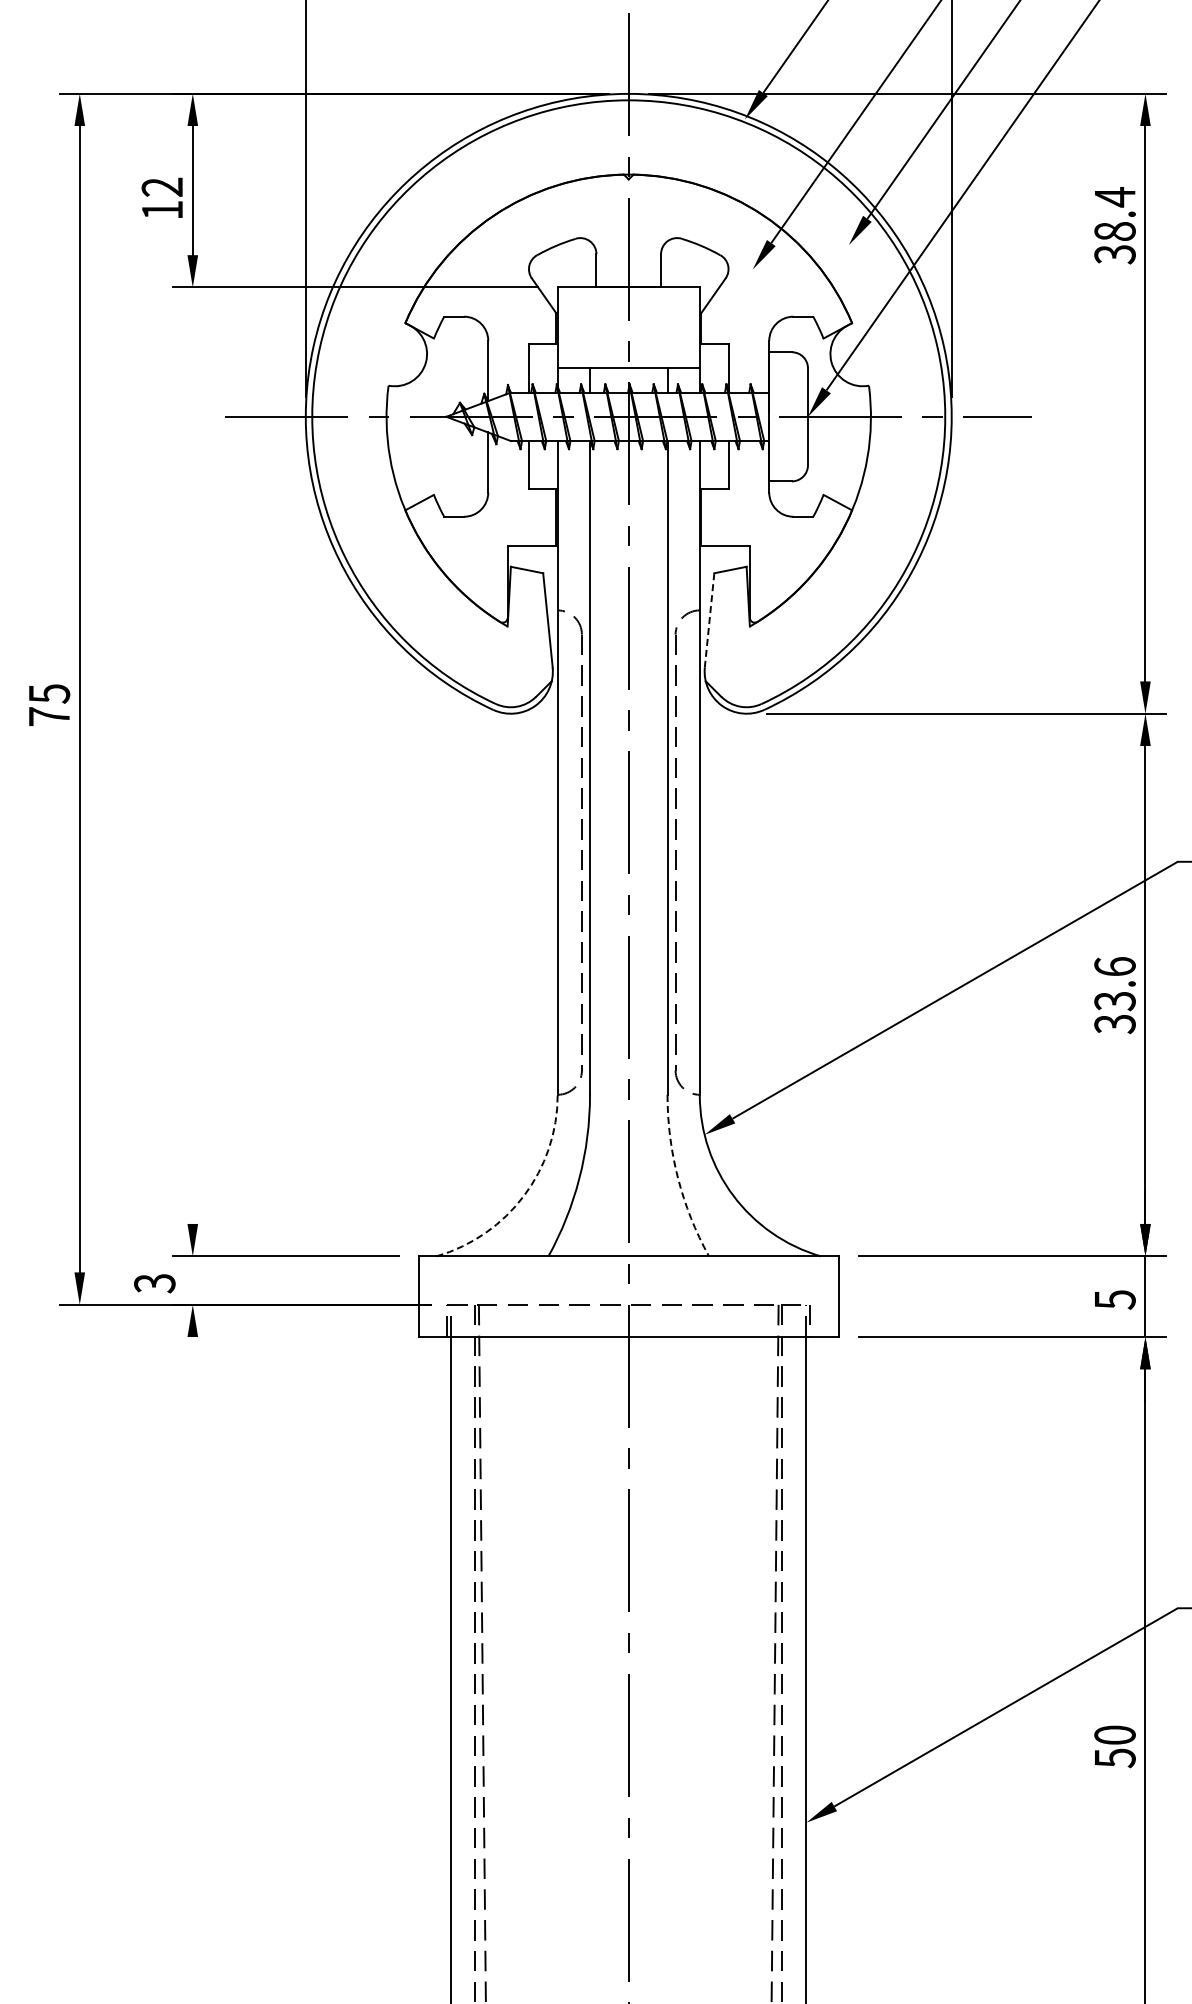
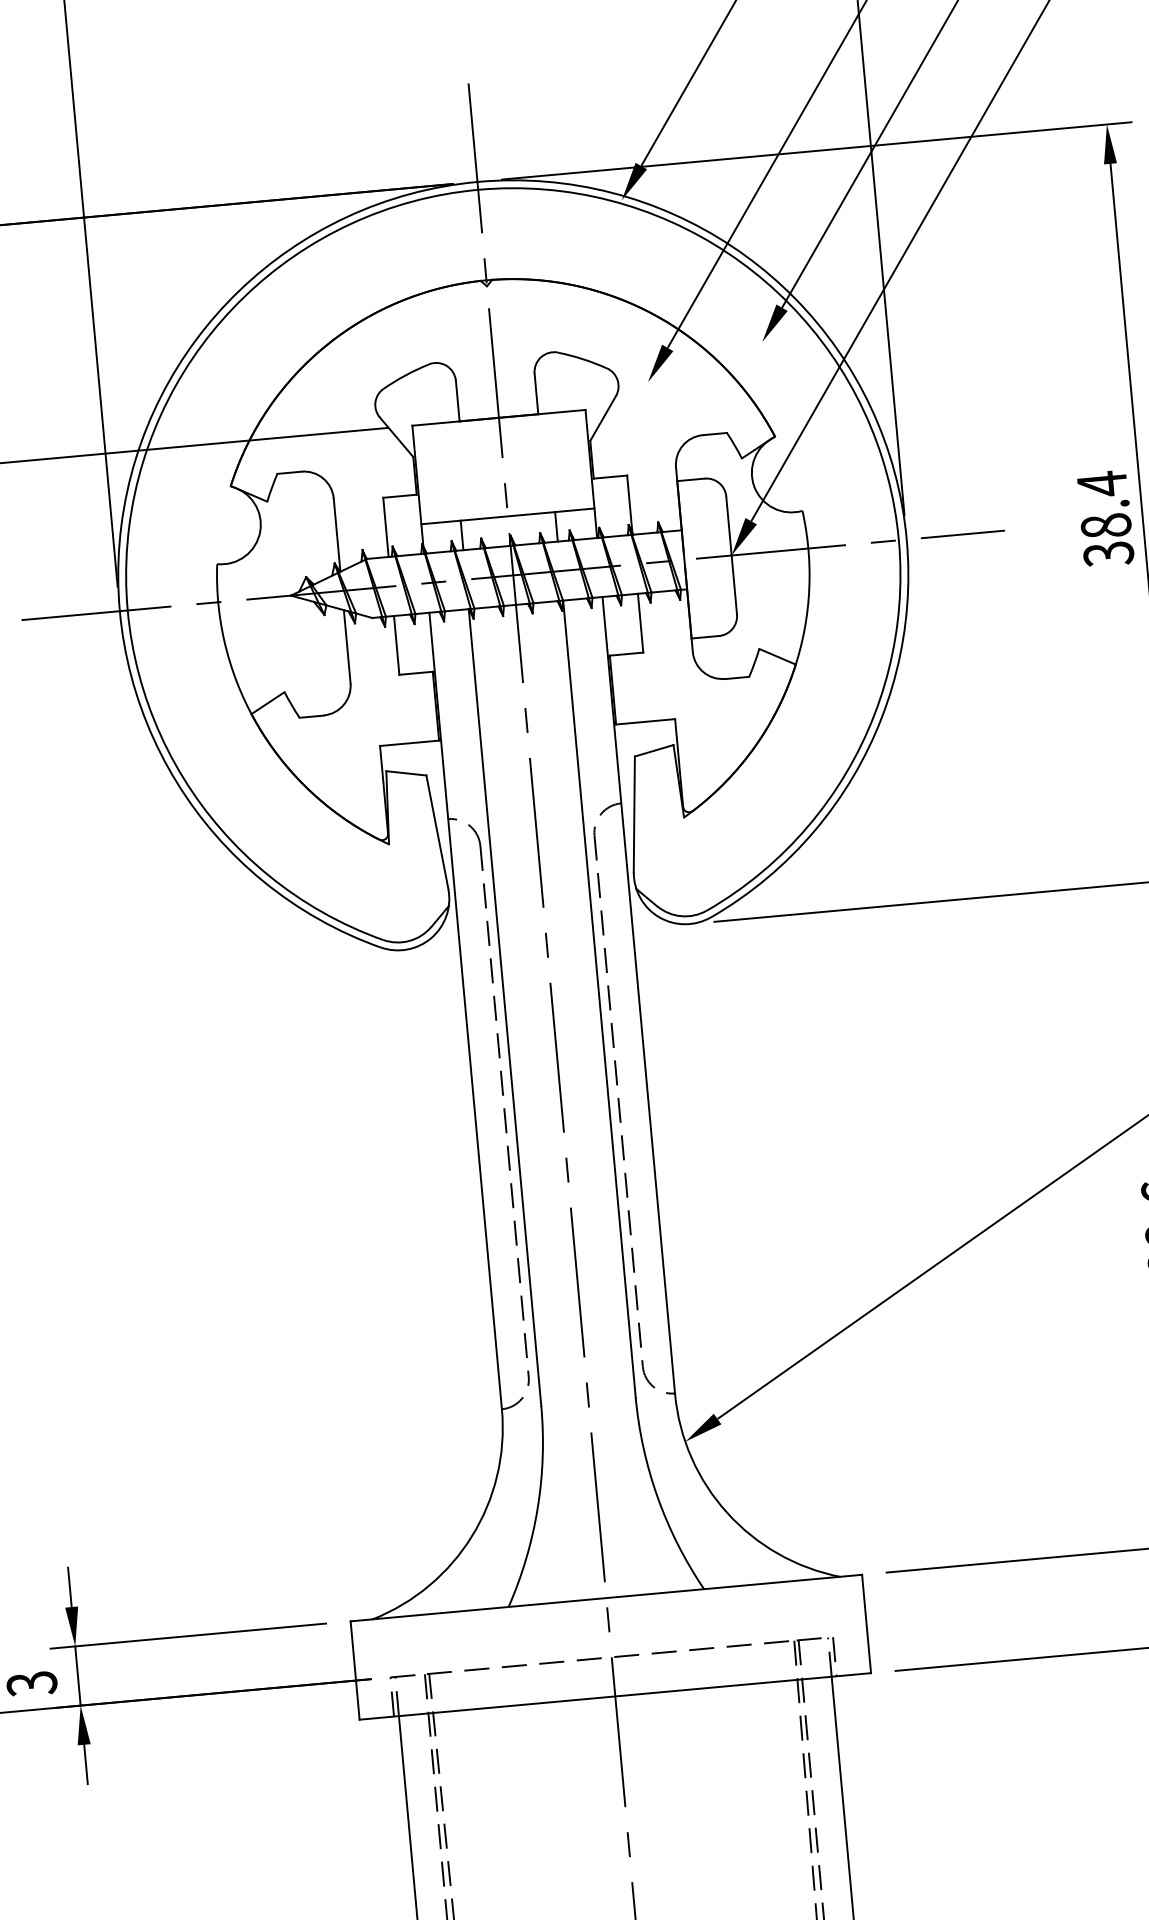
text: (1114, 225) -> (1104, 518), moved
line: (709, 620) -> (634, 814), dashed -> solid
arc: (678, 1178) -> (658, 1497), dashed -> solid
arc: (524, 1195) -> (472, 1535), dashed -> solid
line: (192, 1207) -> (69, 1587), added
line: (192, 1280) -> (77, 1675), added
line: (192, 1353) -> (85, 1764), added

